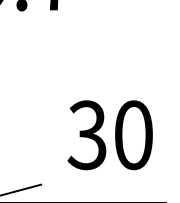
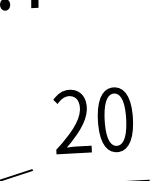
text: (86, 135) -> (71, 122), 30 -> 20

